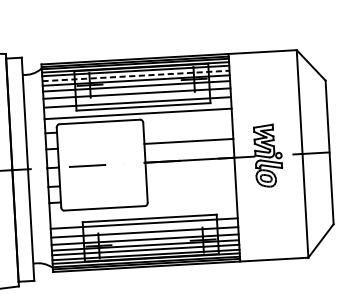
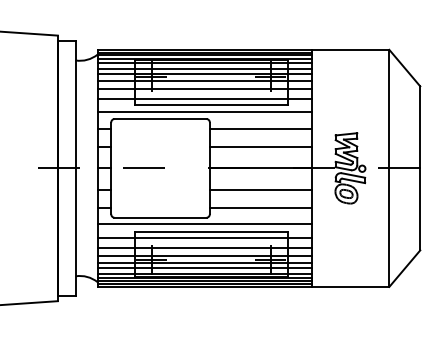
line: (135, 75) -> (204, 68), dashed -> solid
line: (187, 125) -> (260, 128), added
line: (190, 178) -> (260, 189), added
line: (191, 195) -> (260, 208), added
line: (143, 212) -> (204, 224), added

